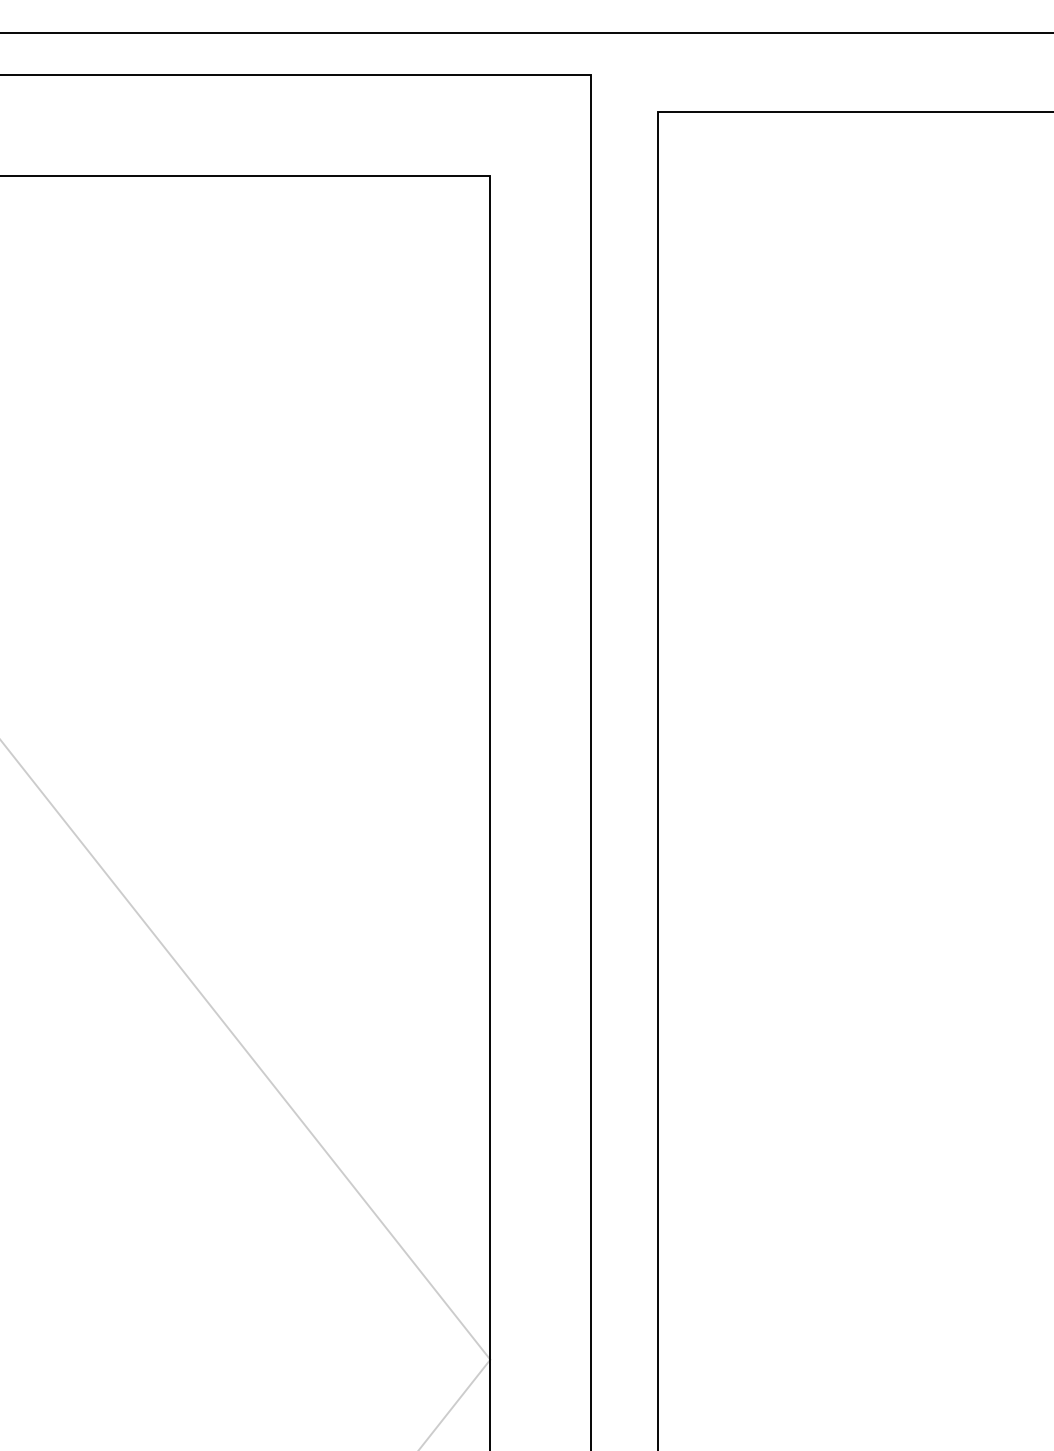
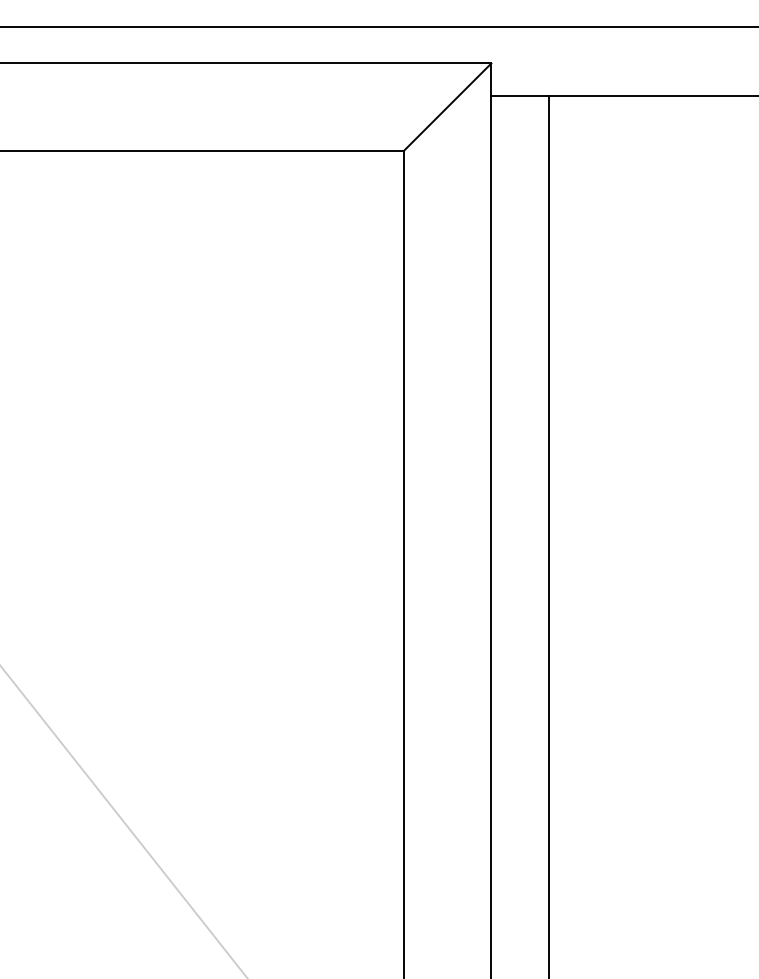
line: (624, 112) -> (520, 95), added
line: (540, 125) -> (447, 107), added

